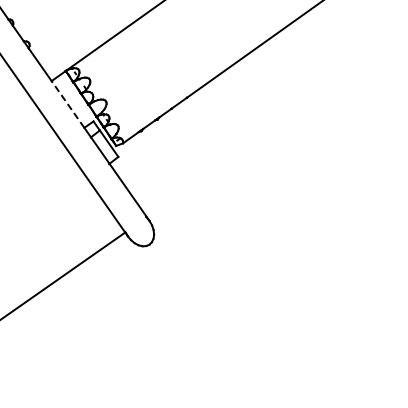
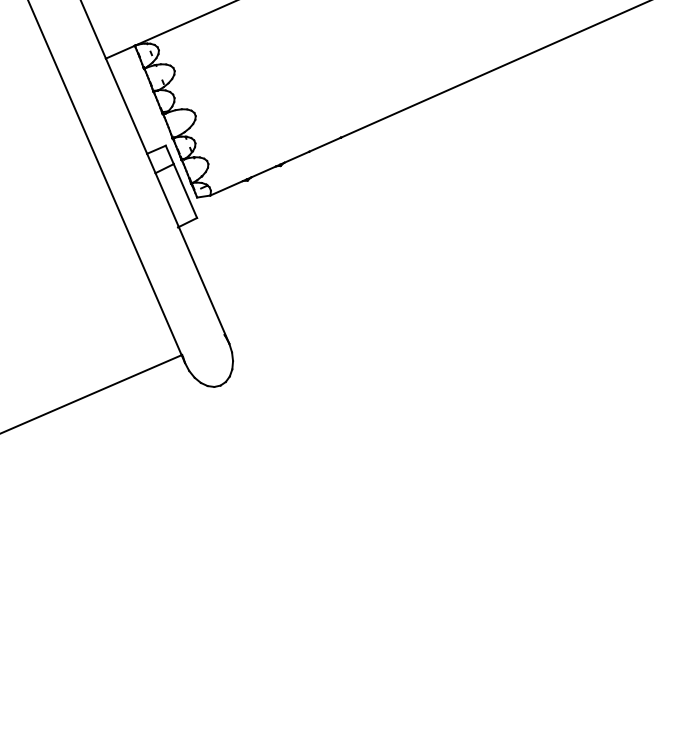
line: (68, 104) -> (127, 106), dashed -> solid

